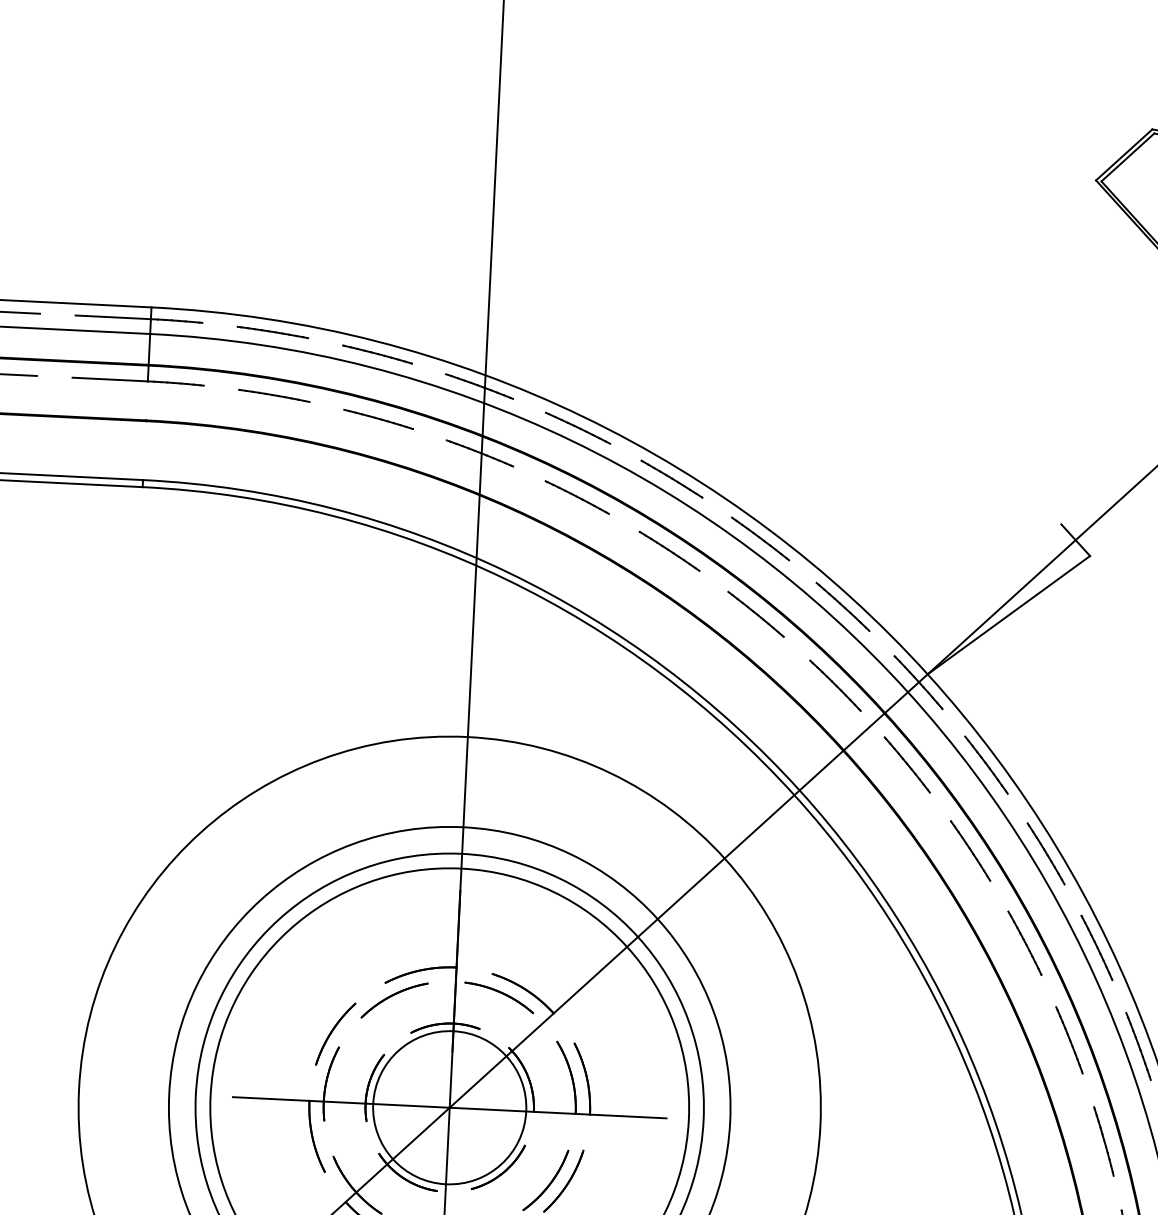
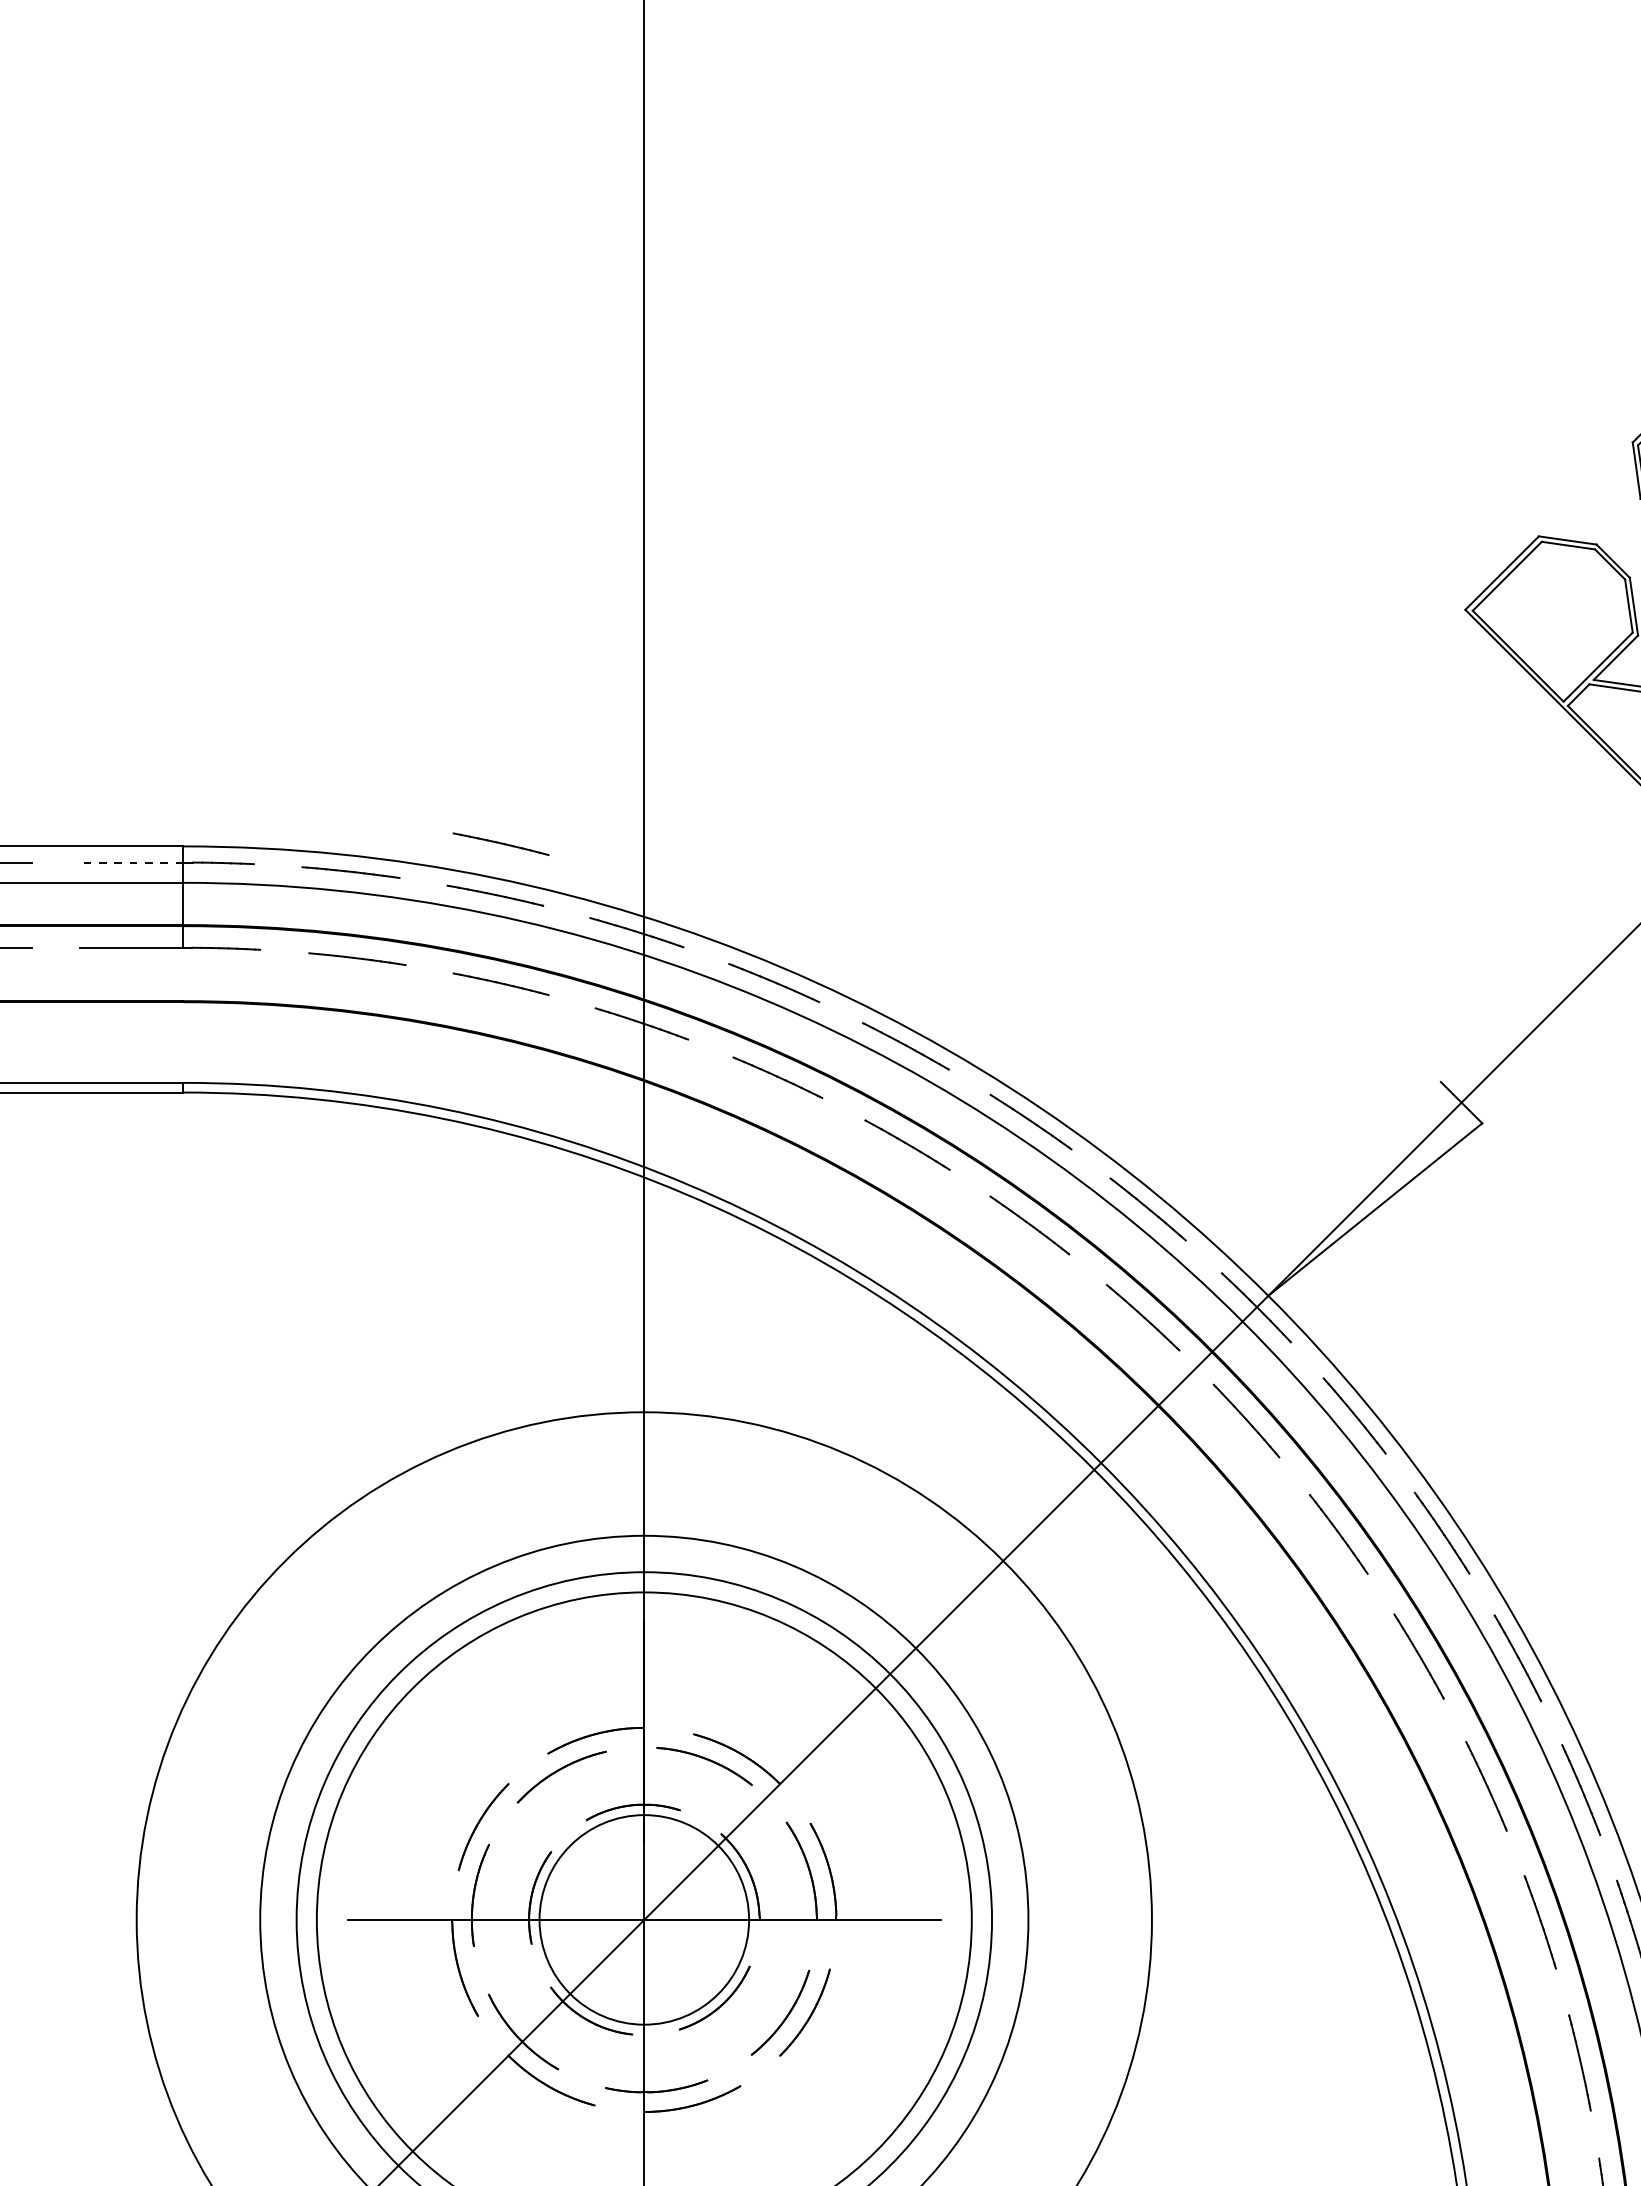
line: (383, 316) -> (500, 843), added
line: (113, 317) -> (131, 862), solid -> dashed

